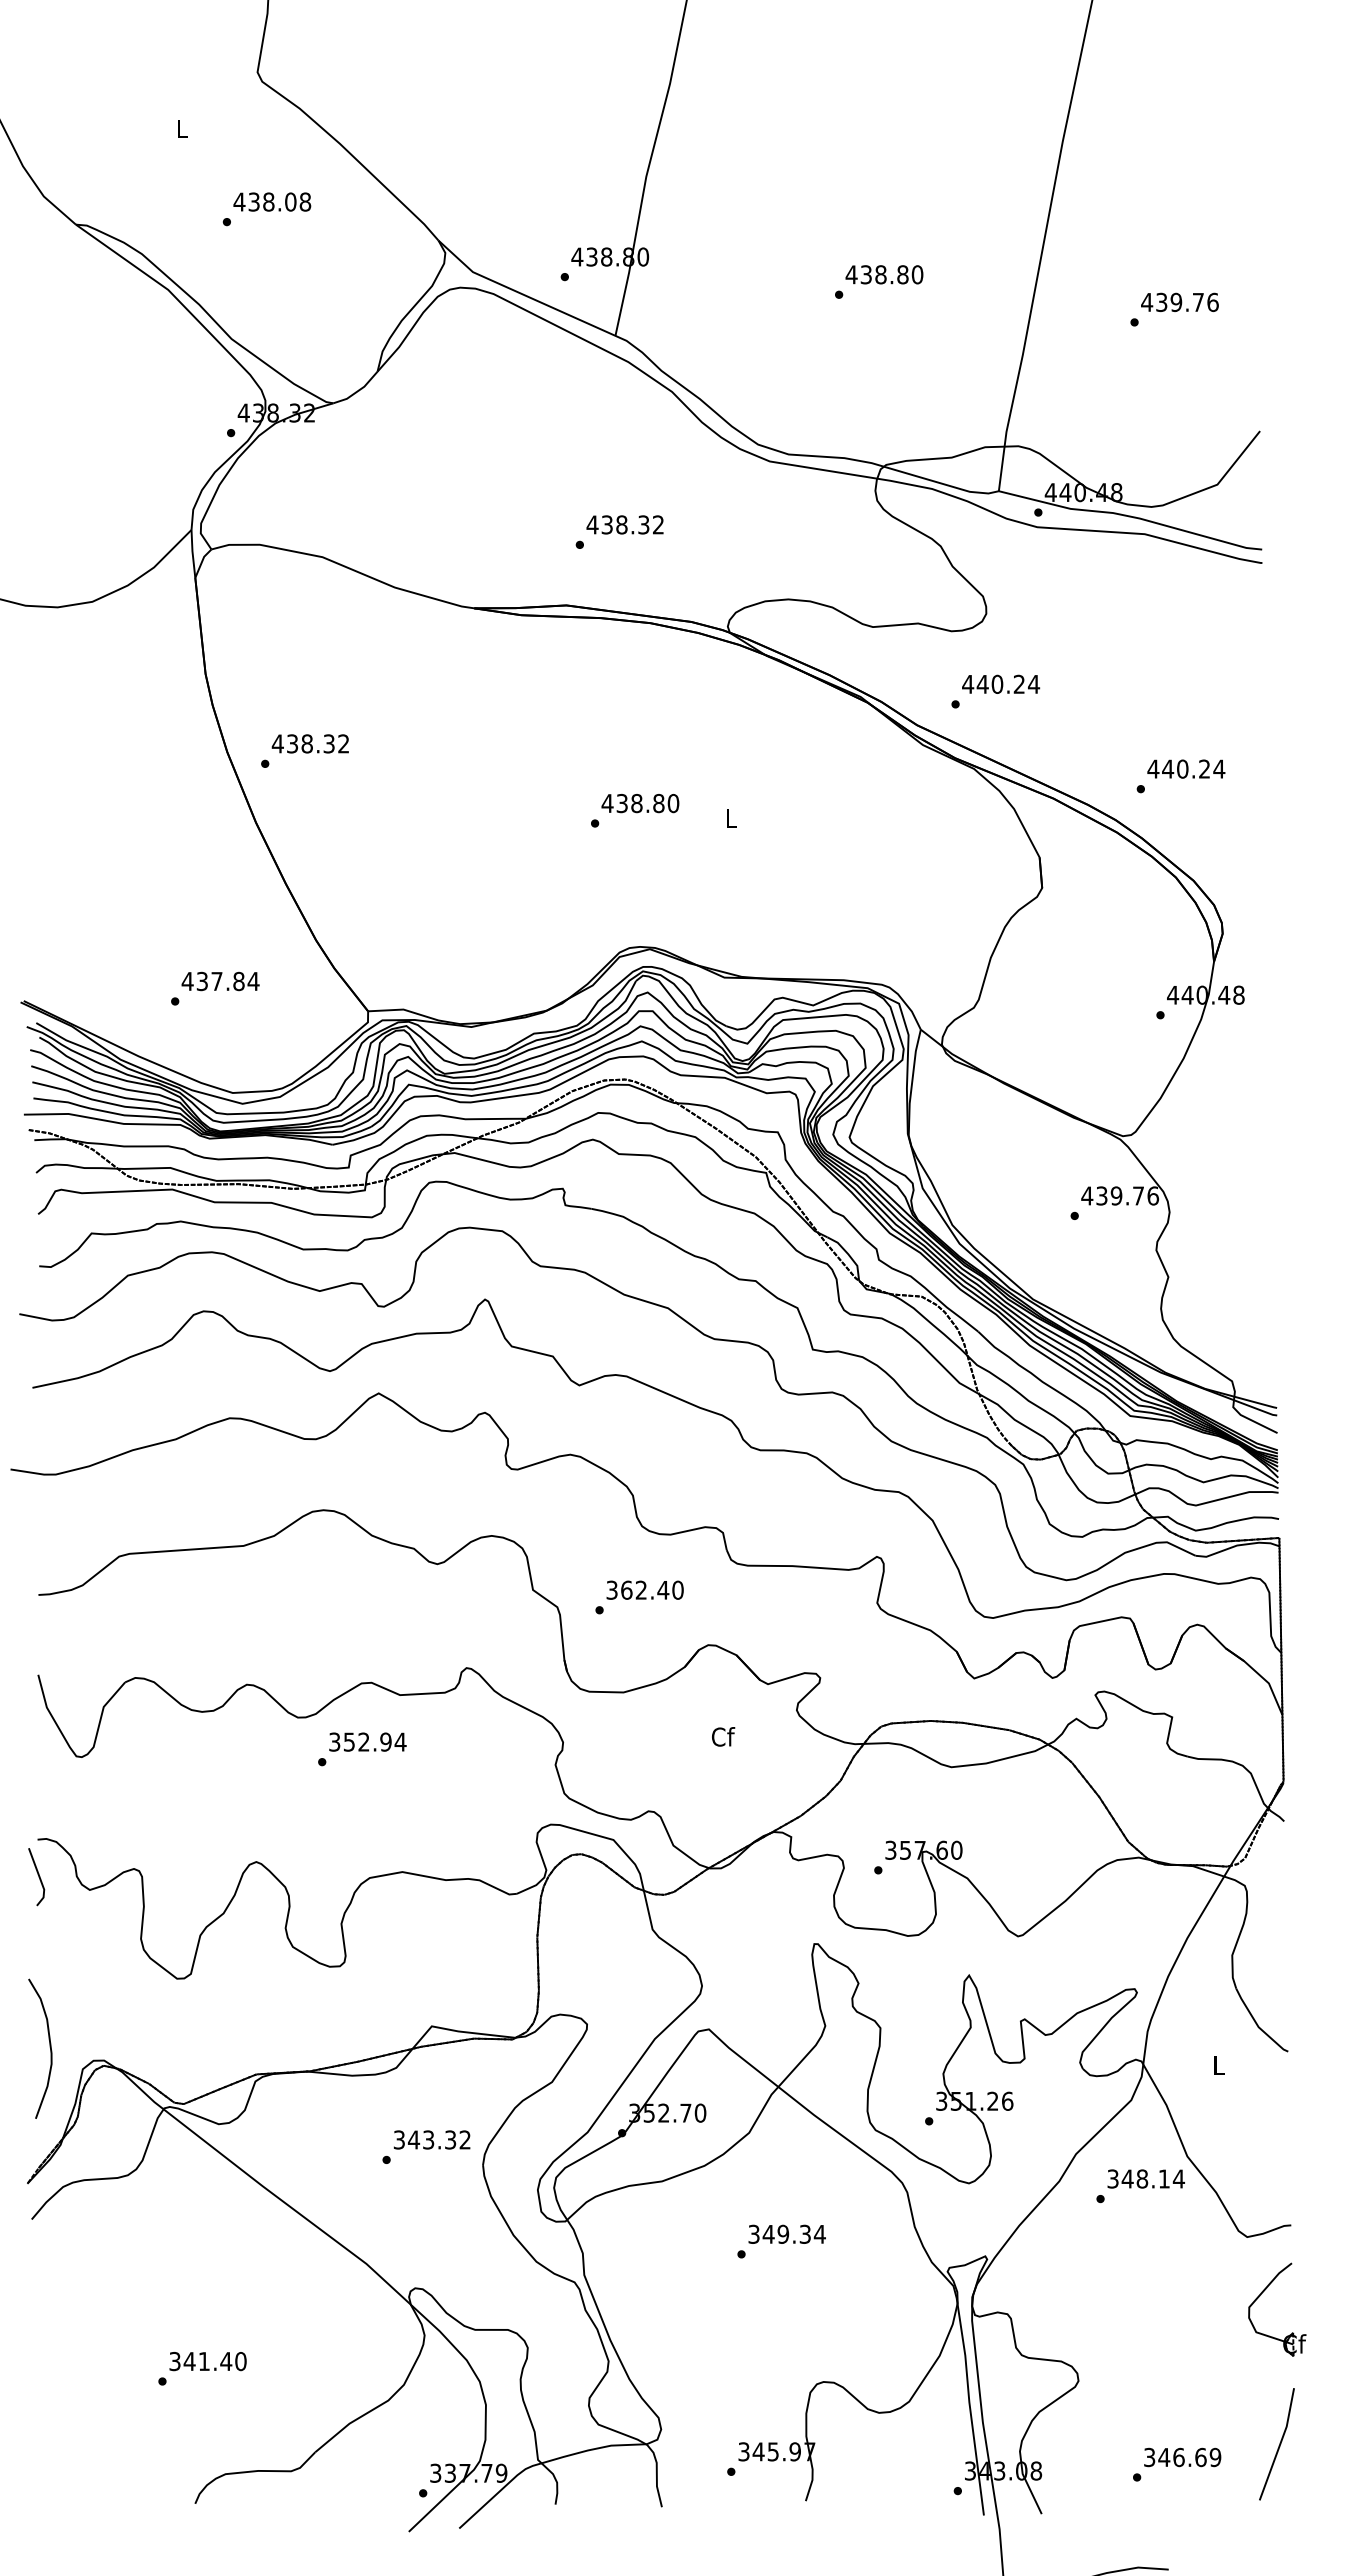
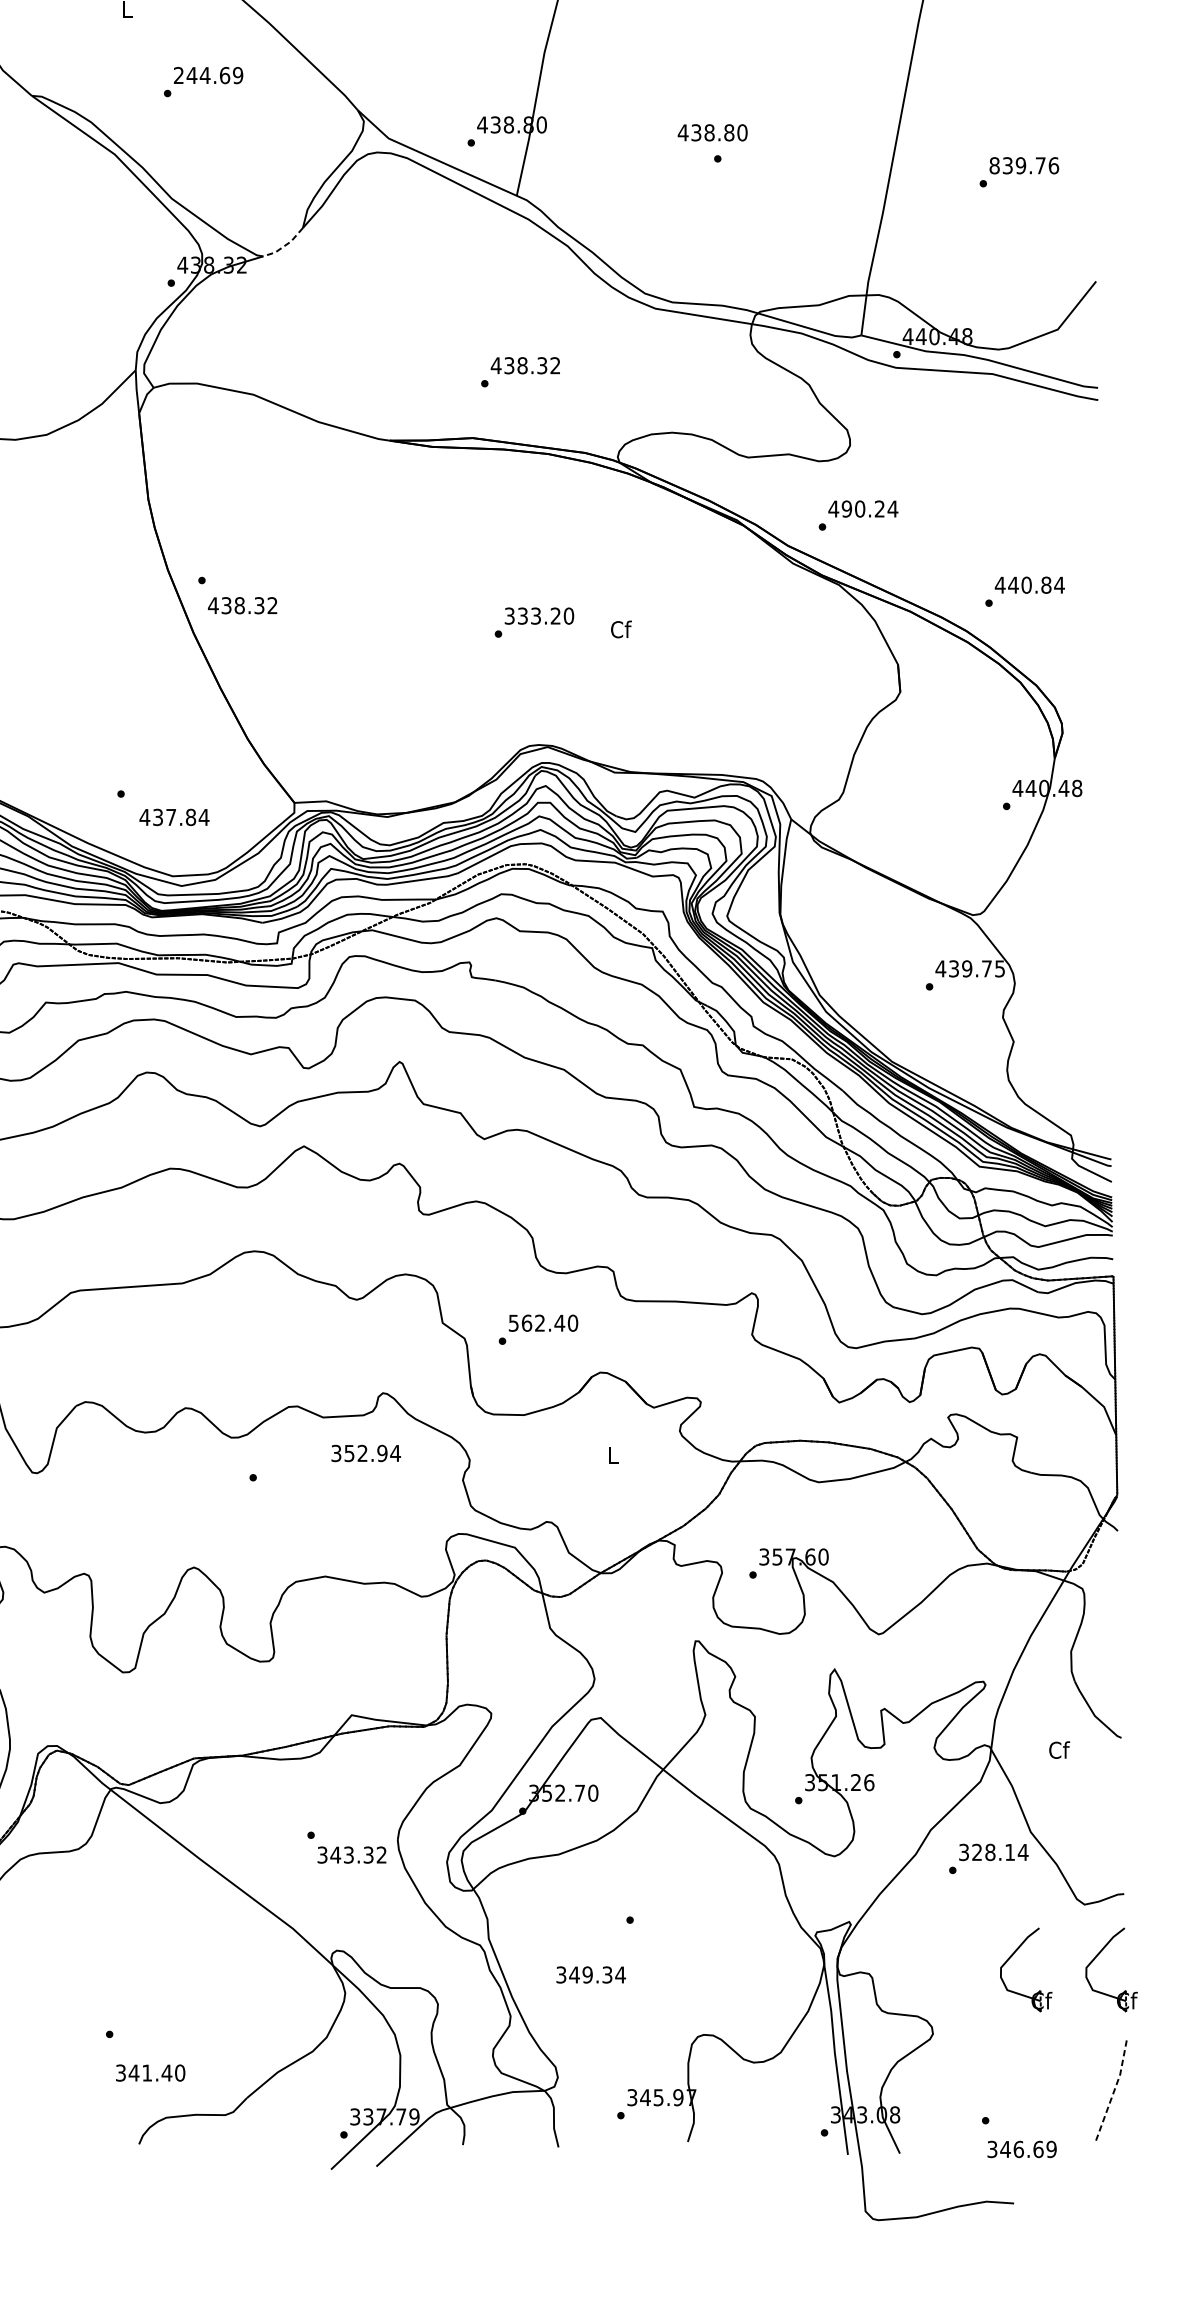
text: (272, 201) -> (208, 75), 438.08 -> 244.69
text: (884, 274) -> (712, 132), moved
text: (1147, 302) -> (994, 165), 439.76 -> 839.76
line: (357, 391) -> (284, 245), solid -> dashed
text: (982, 683) -> (846, 508), 440.24 -> 490.24
text: (309, 743) -> (241, 605), moved
text: (1204, 768) -> (1046, 584), 440.24 -> 440.84
text: (632, 803) -> (532, 616), 438.80 -> 333.20
text: (731, 818) -> (621, 629), L -> Cf
text: (220, 981) -> (174, 817), moved
text: (1153, 1195) -> (1000, 968), 439.76 -> 439.75
text: (612, 1589) -> (514, 1322), 362.40 -> 562.40
text: (723, 1736) -> (613, 1454), Cf -> L
text: (367, 1741) -> (365, 1452), moved
text: (1219, 2064) -> (1059, 1749), L -> Cf
text: (431, 2139) -> (351, 1854), moved
text: (1127, 2178) -> (977, 1851), 348.14 -> 328.14
text: (786, 2233) -> (590, 1974), moved
part: (1165, 2296) -> (1011, 1958), added
text: (207, 2361) -> (150, 2073), moved
line: (1280, 2444) -> (1114, 2091), solid -> dashed
text: (1182, 2457) -> (1021, 2149), moved

